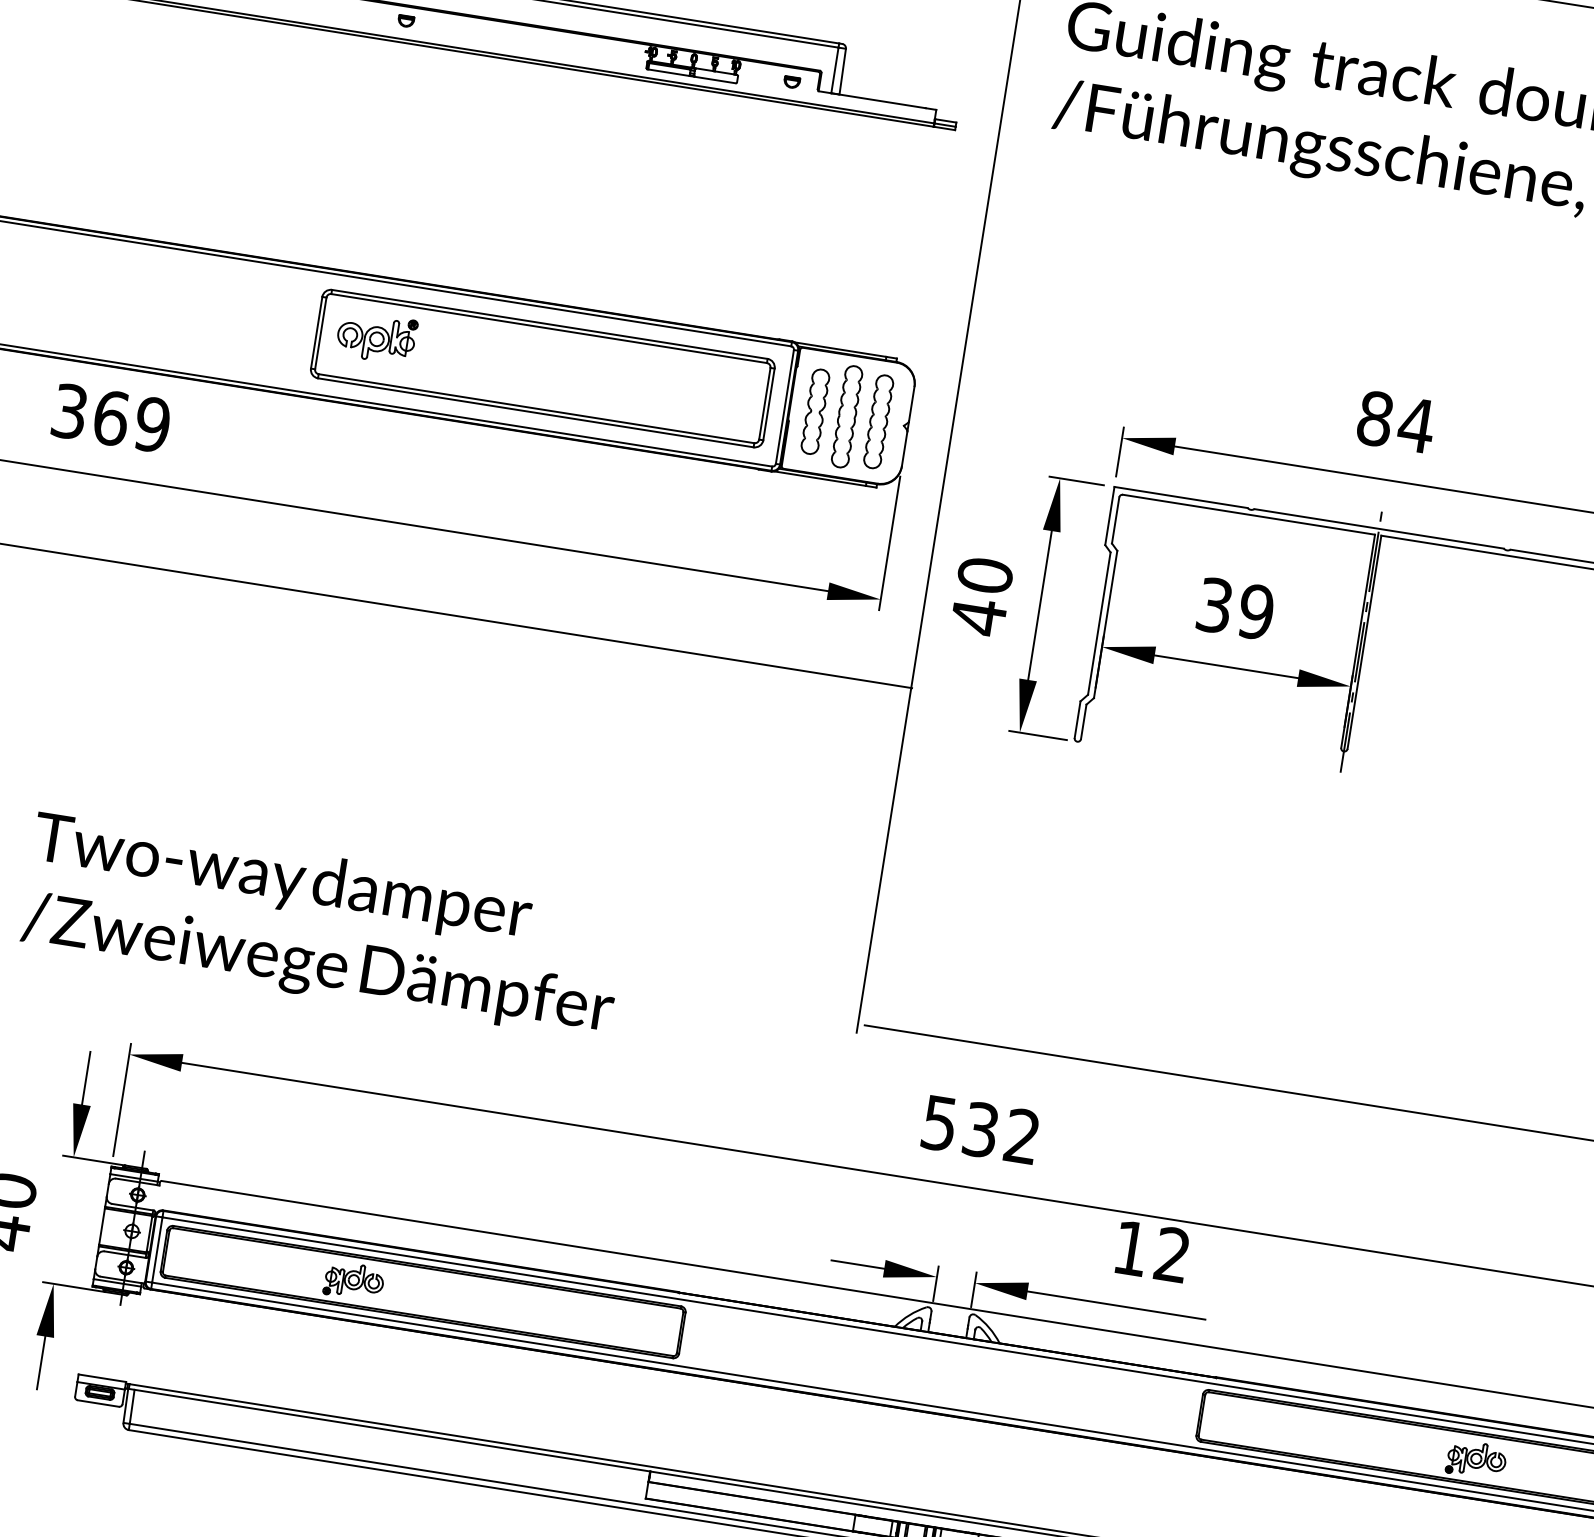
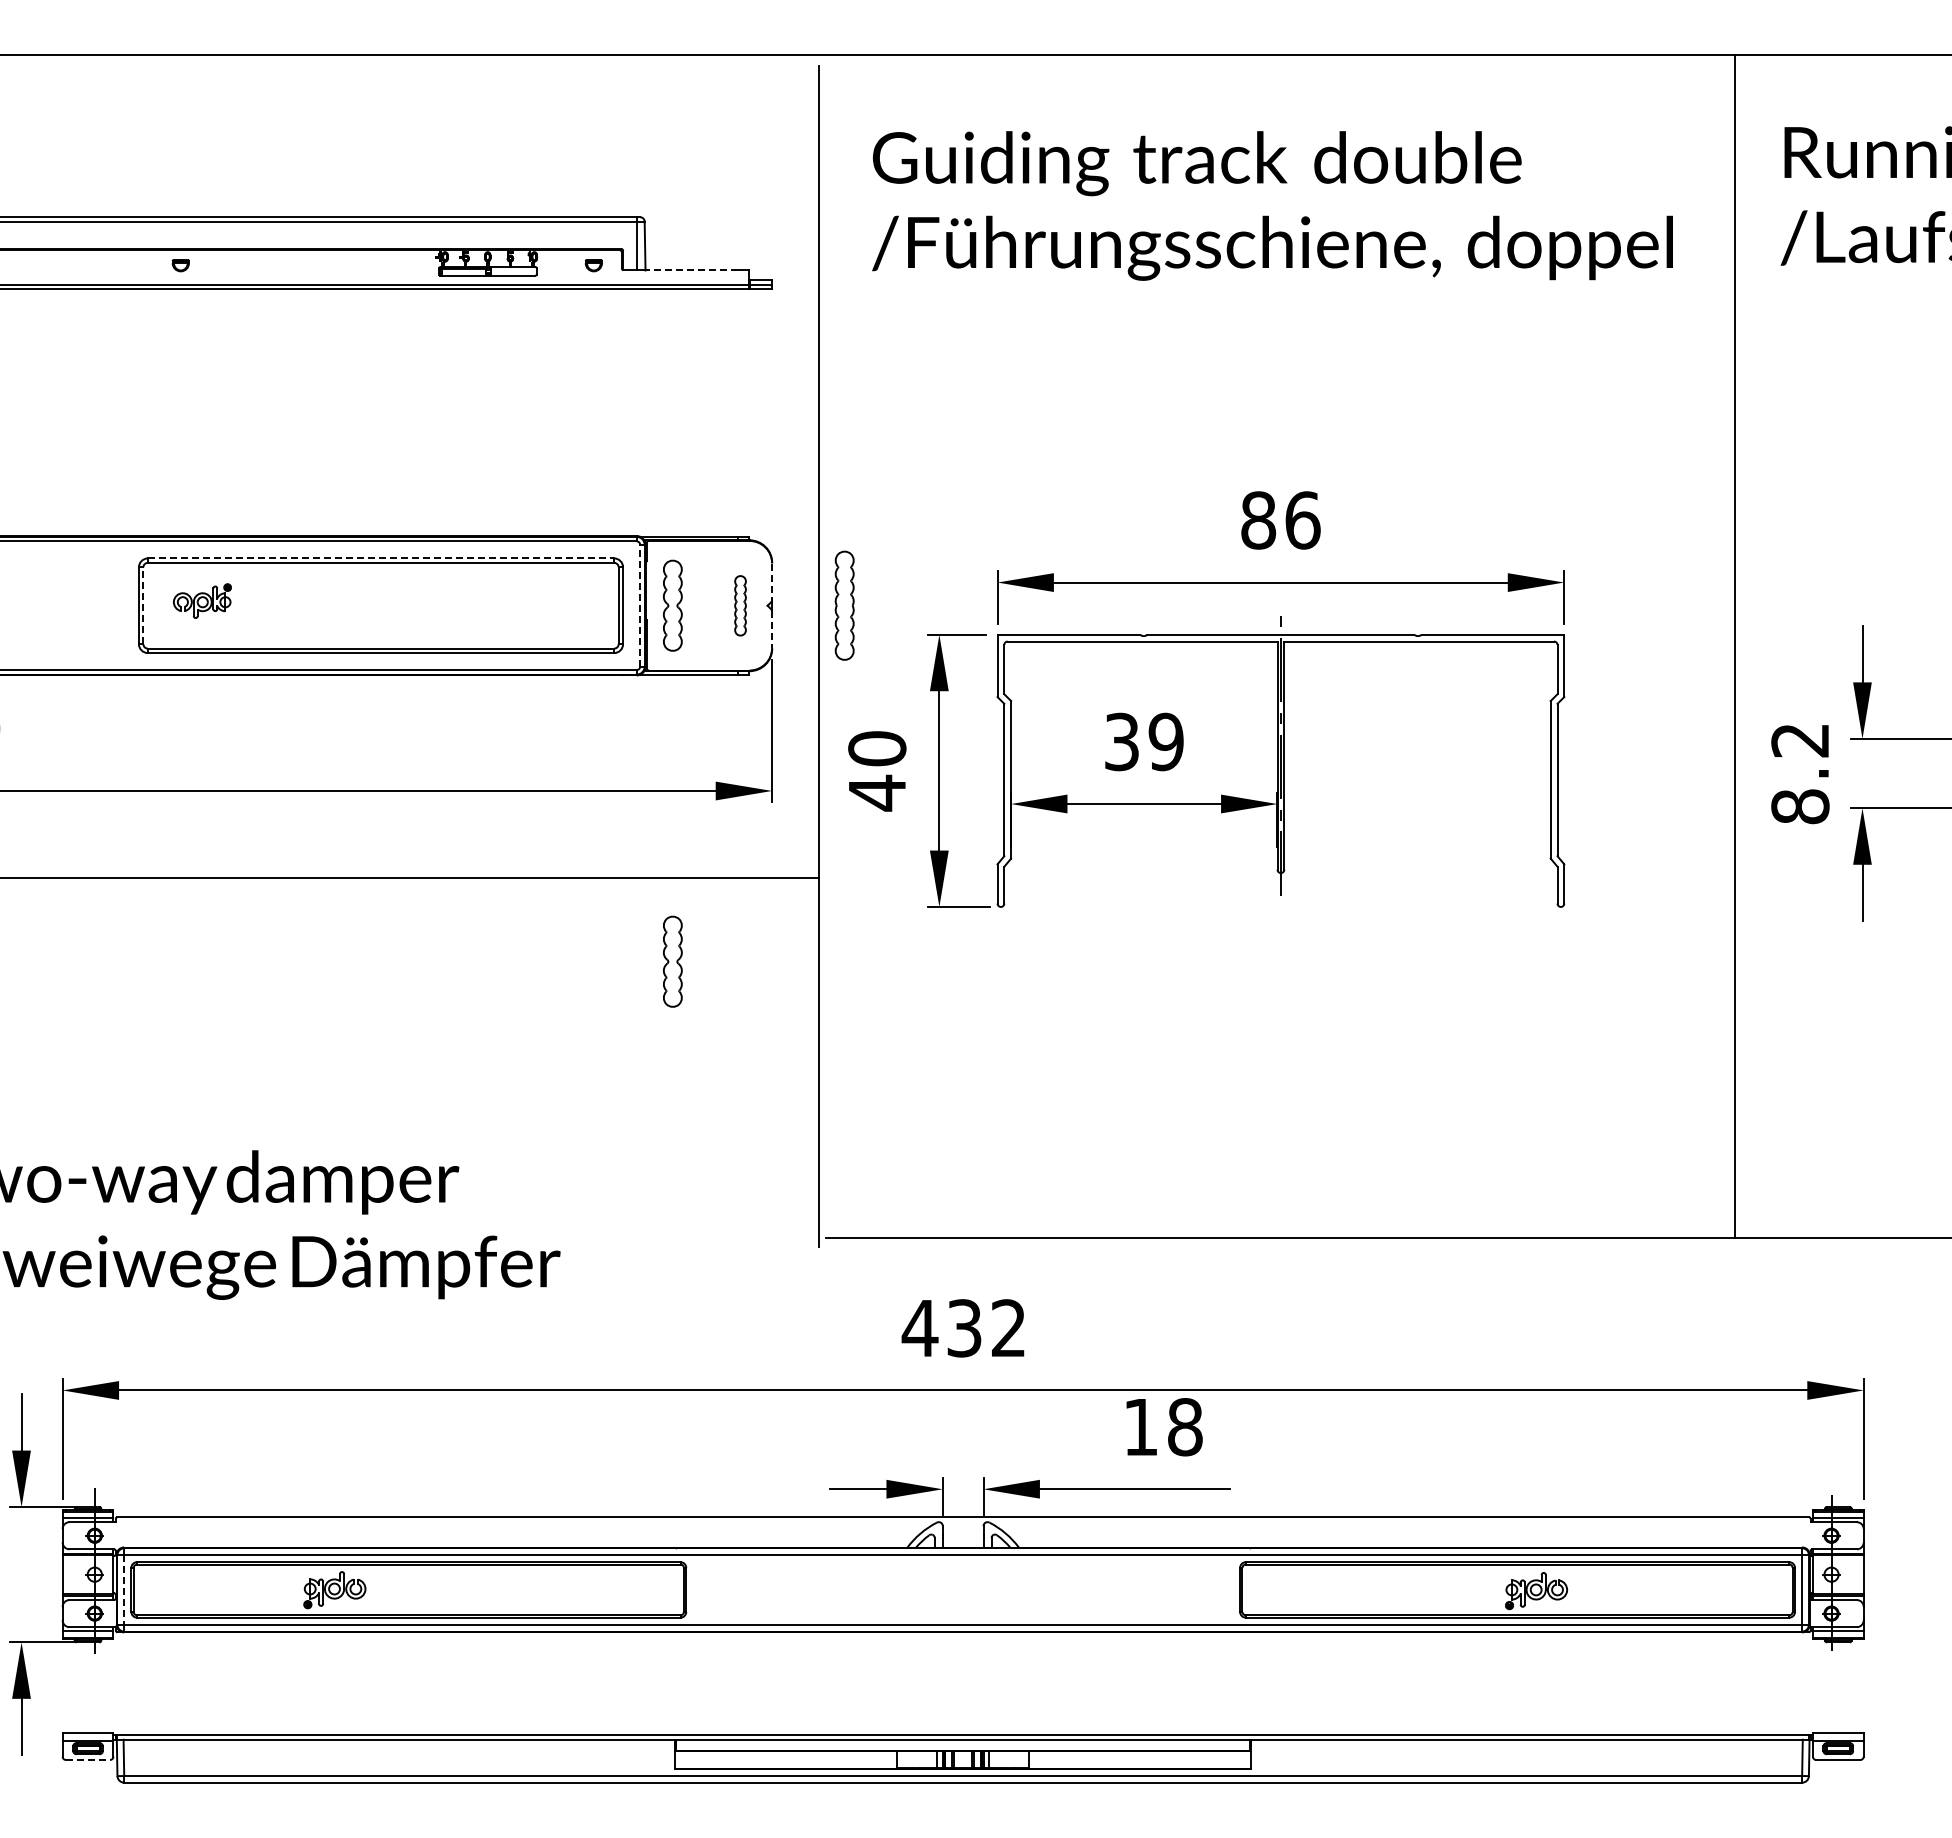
line: (878, 100) -> (687, 270), solid -> dashed
line: (550, 324) -> (381, 558), solid -> dashed
line: (320, 333) -> (143, 605), solid -> dashed
part: (376, 338) -> (202, 601), size x0.7
line: (911, 404) -> (772, 582), solid -> dashed
line: (785, 406) -> (640, 605), solid -> dashed
part: (846, 416) -> (844, 605), moved
part: (878, 421) -> (740, 605), size x0.6
text: (1416, 425) -> (1302, 520), 84 -> 86
line: (904, 449) -> (772, 630), solid -> dashed
part: (762, 744) -> (672, 961), added
text: (938, 1123) -> (919, 1328), 532 -> 432
line: (157, 1249) -> (124, 1589), solid -> dashed
text: (1172, 1255) -> (1185, 1427), 12 -> 18
line: (98, 1404) -> (88, 1760), solid -> dashed

